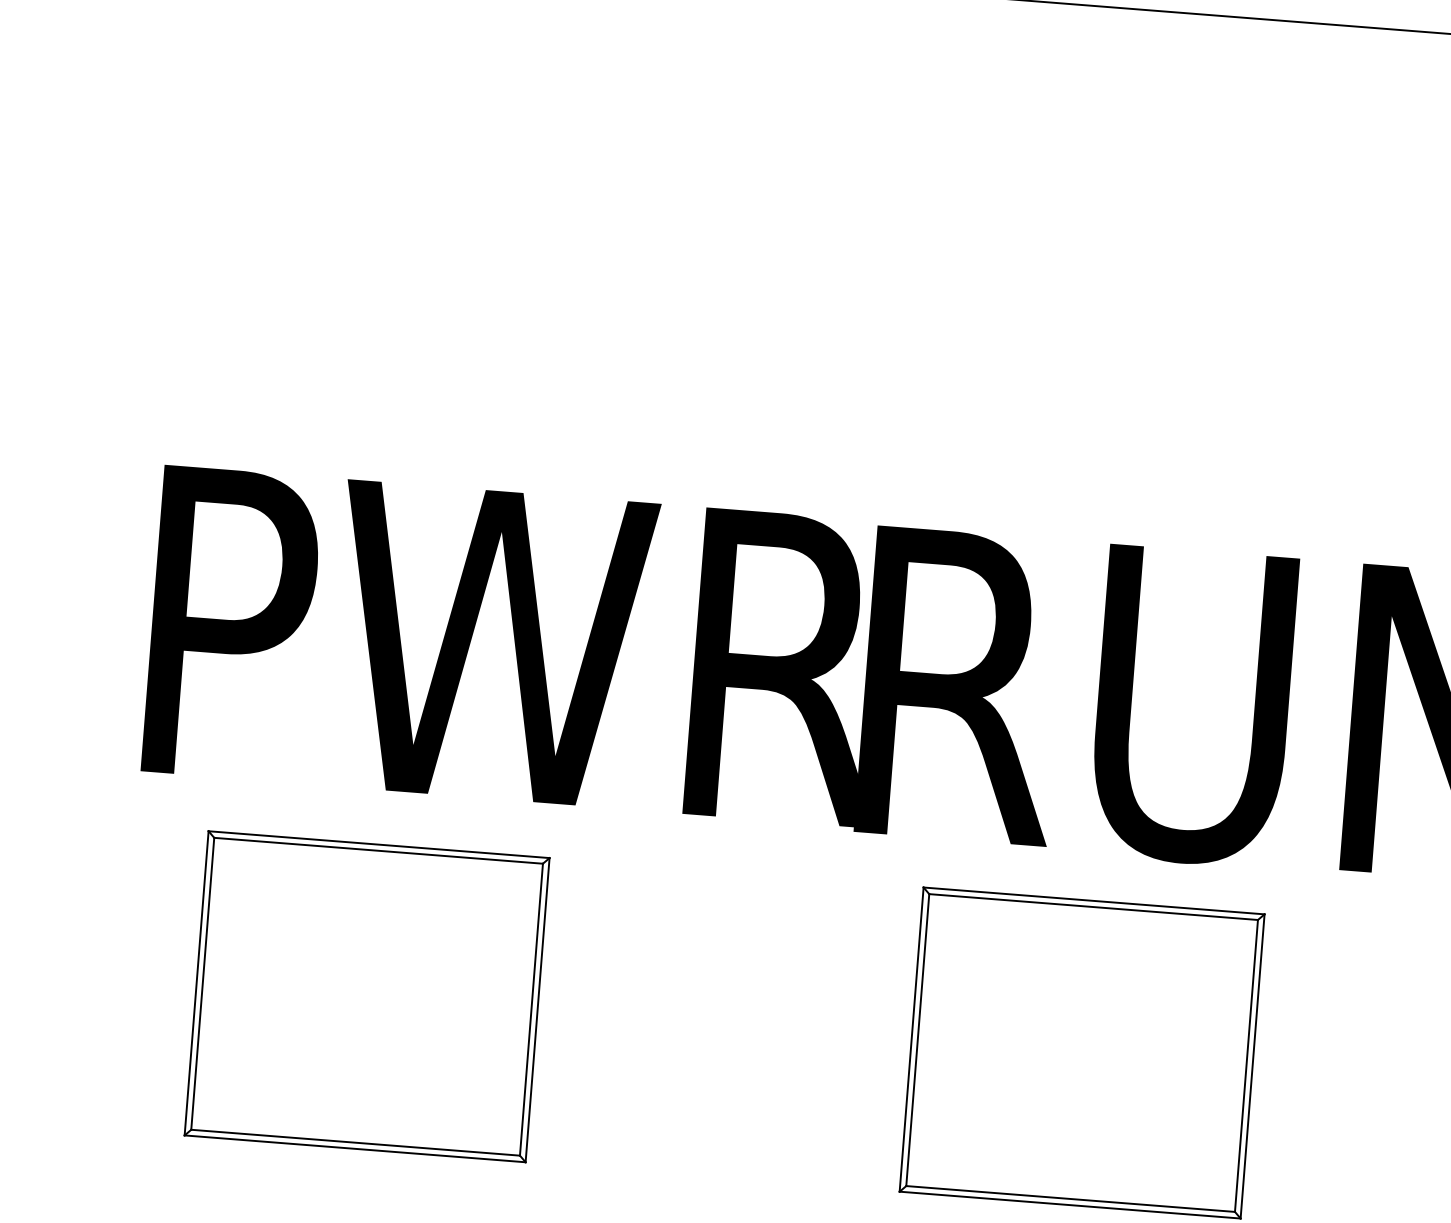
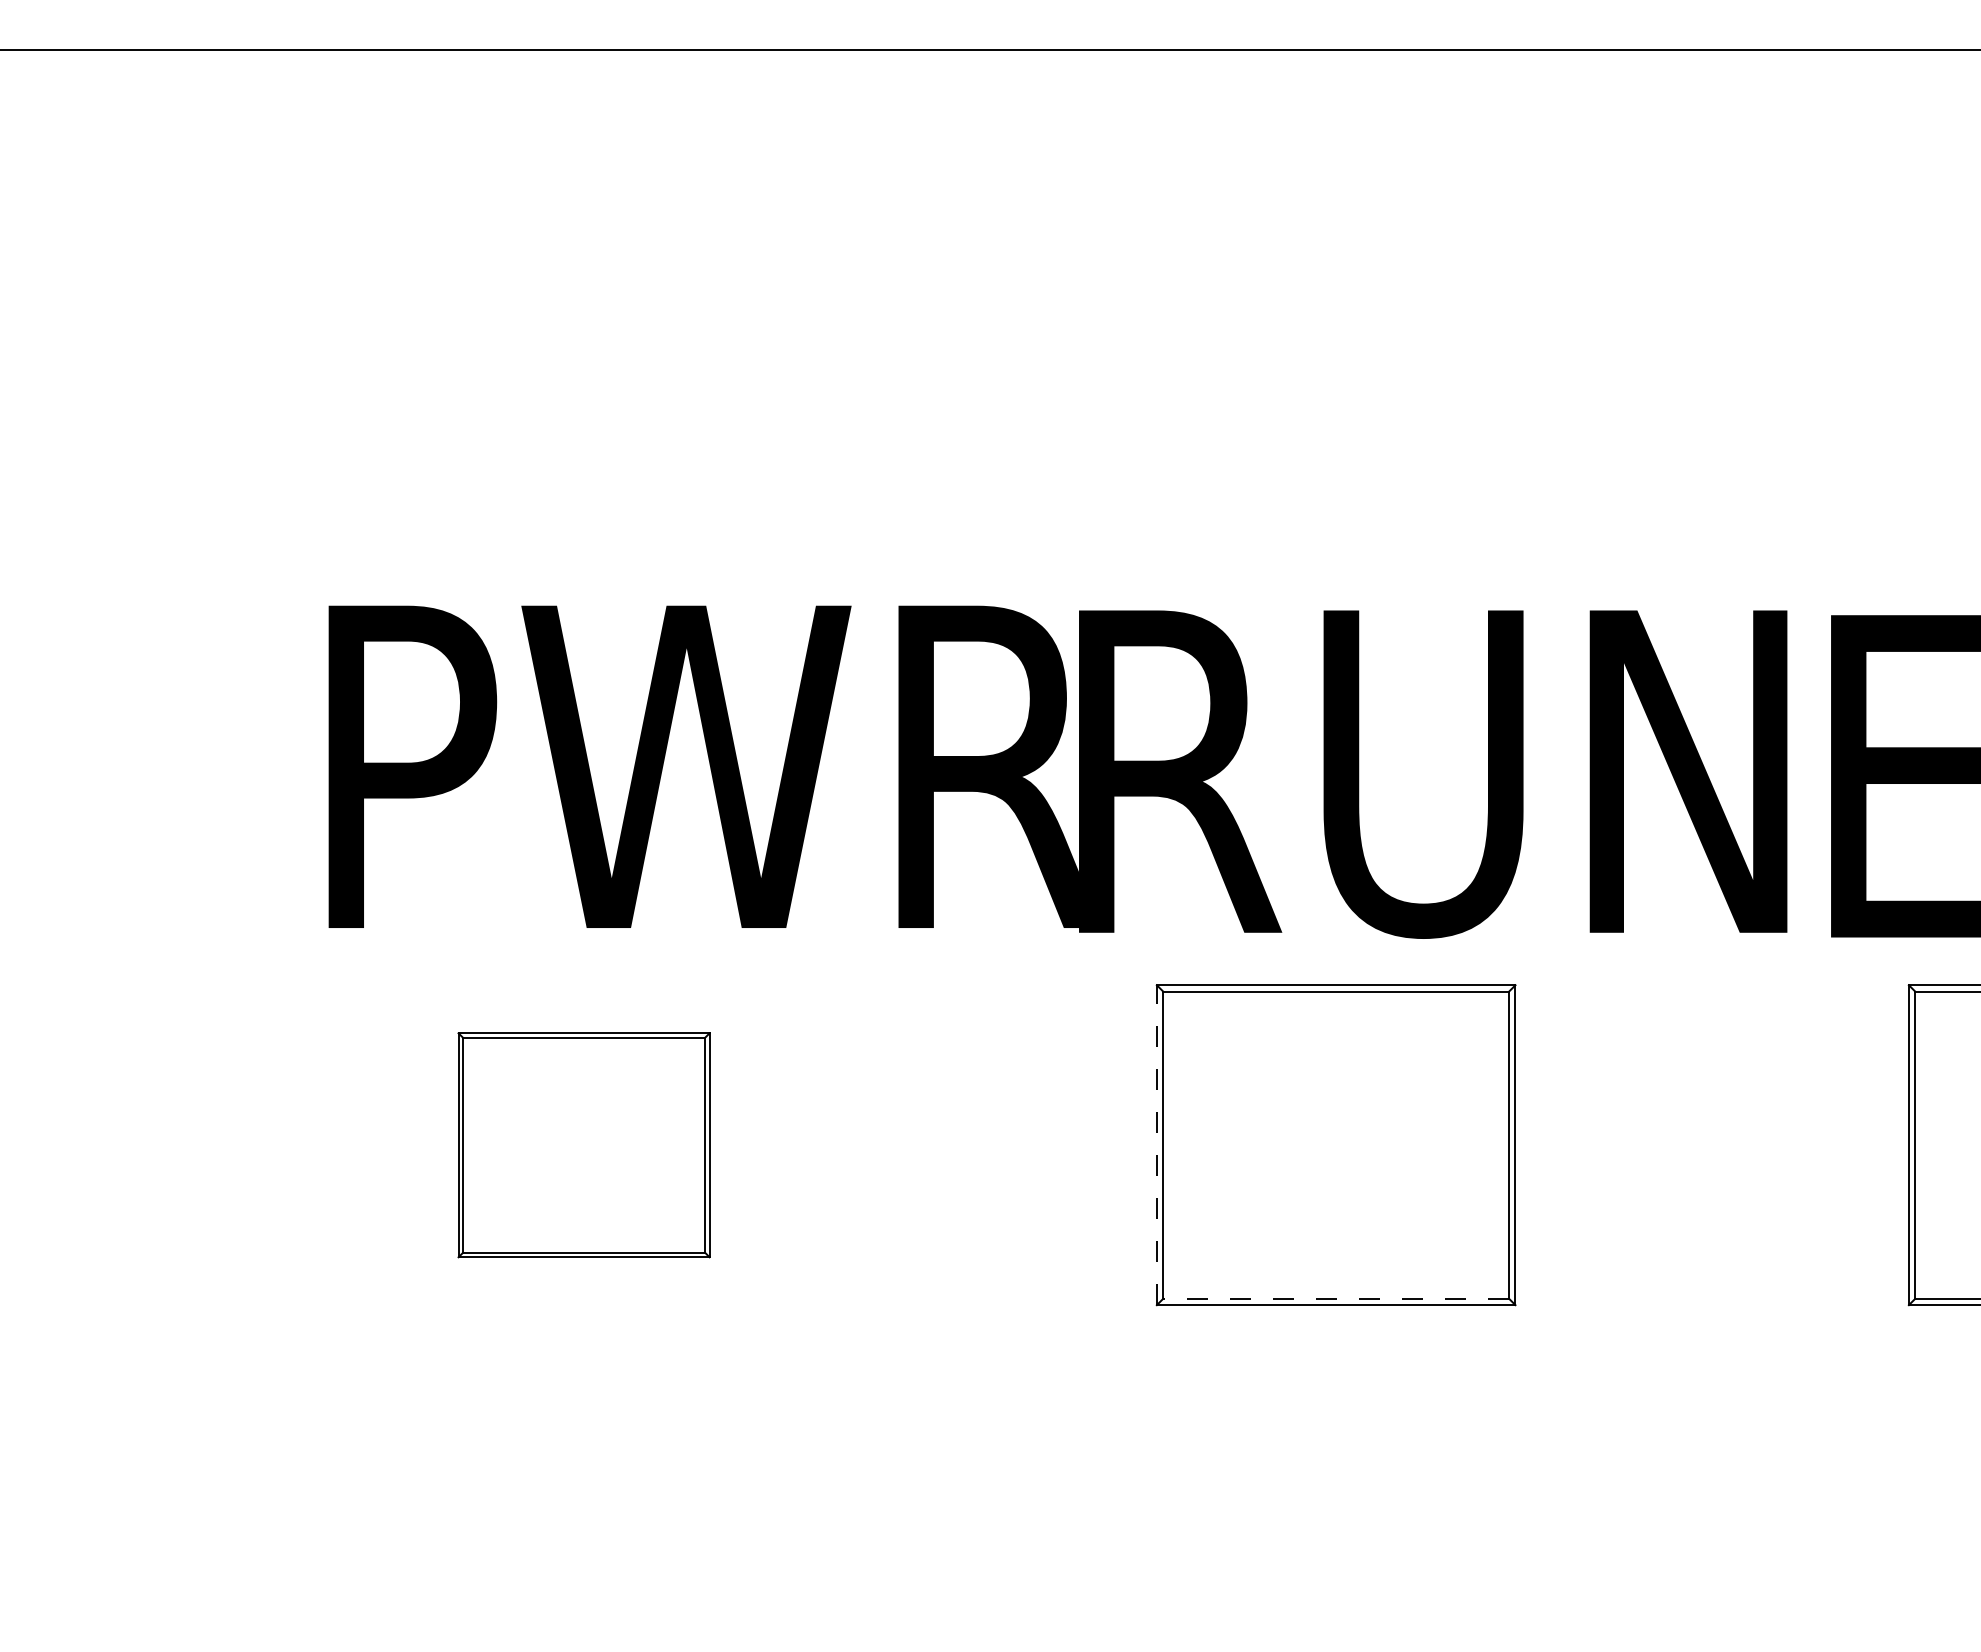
part: (366, 997) -> (583, 1145), size x0.7
line: (911, 1039) -> (1156, 1145), solid -> dashed
line: (1070, 1198) -> (1336, 1298), solid -> dashed

